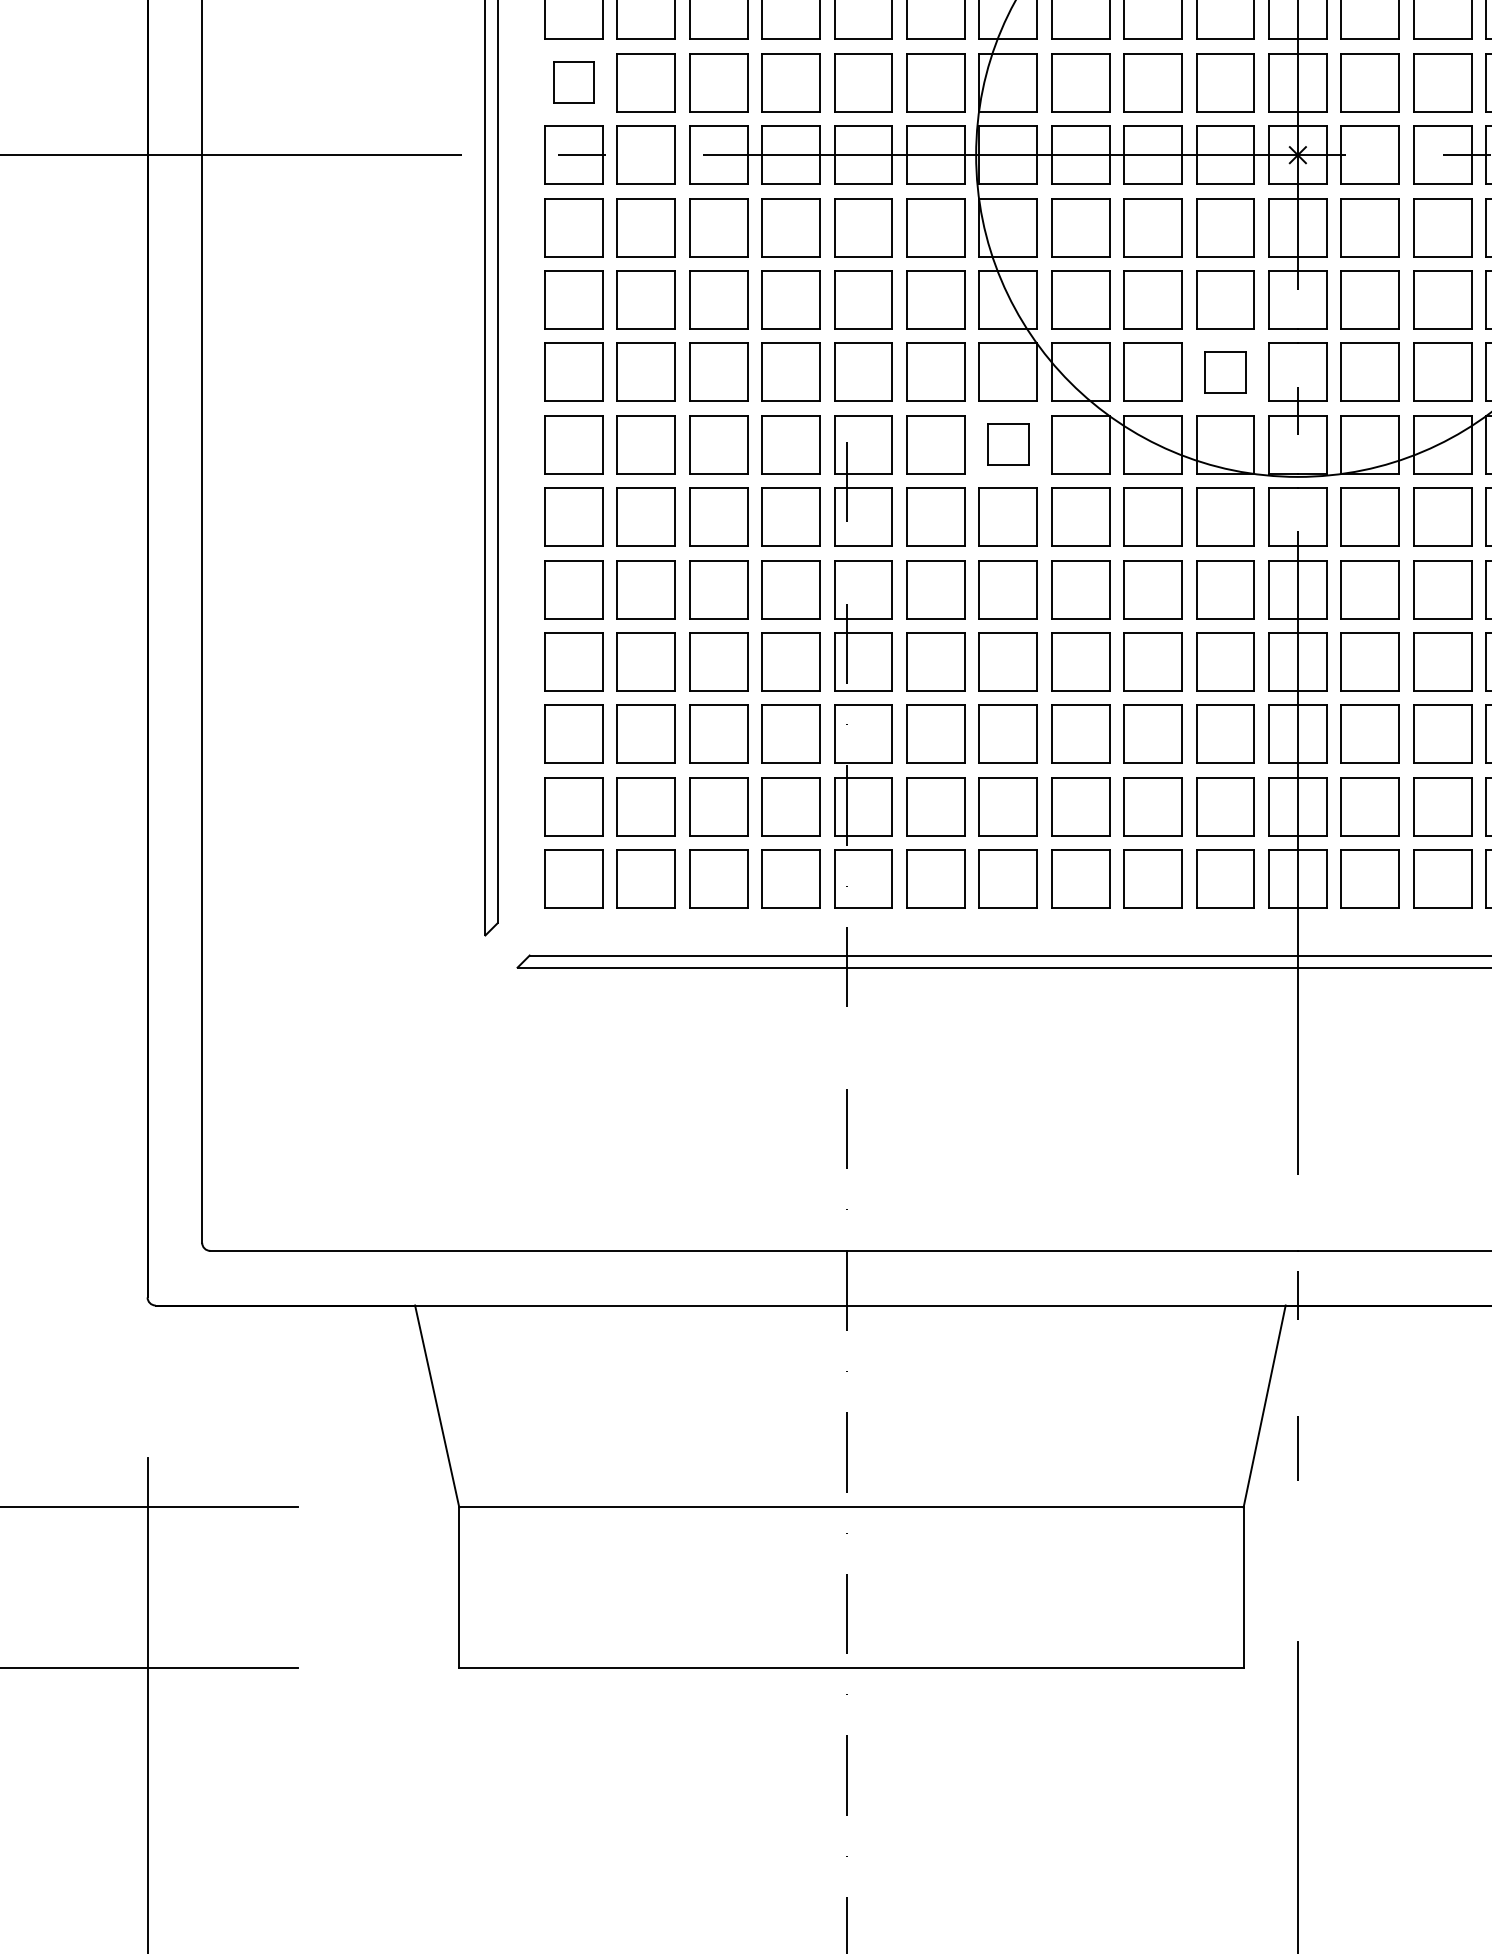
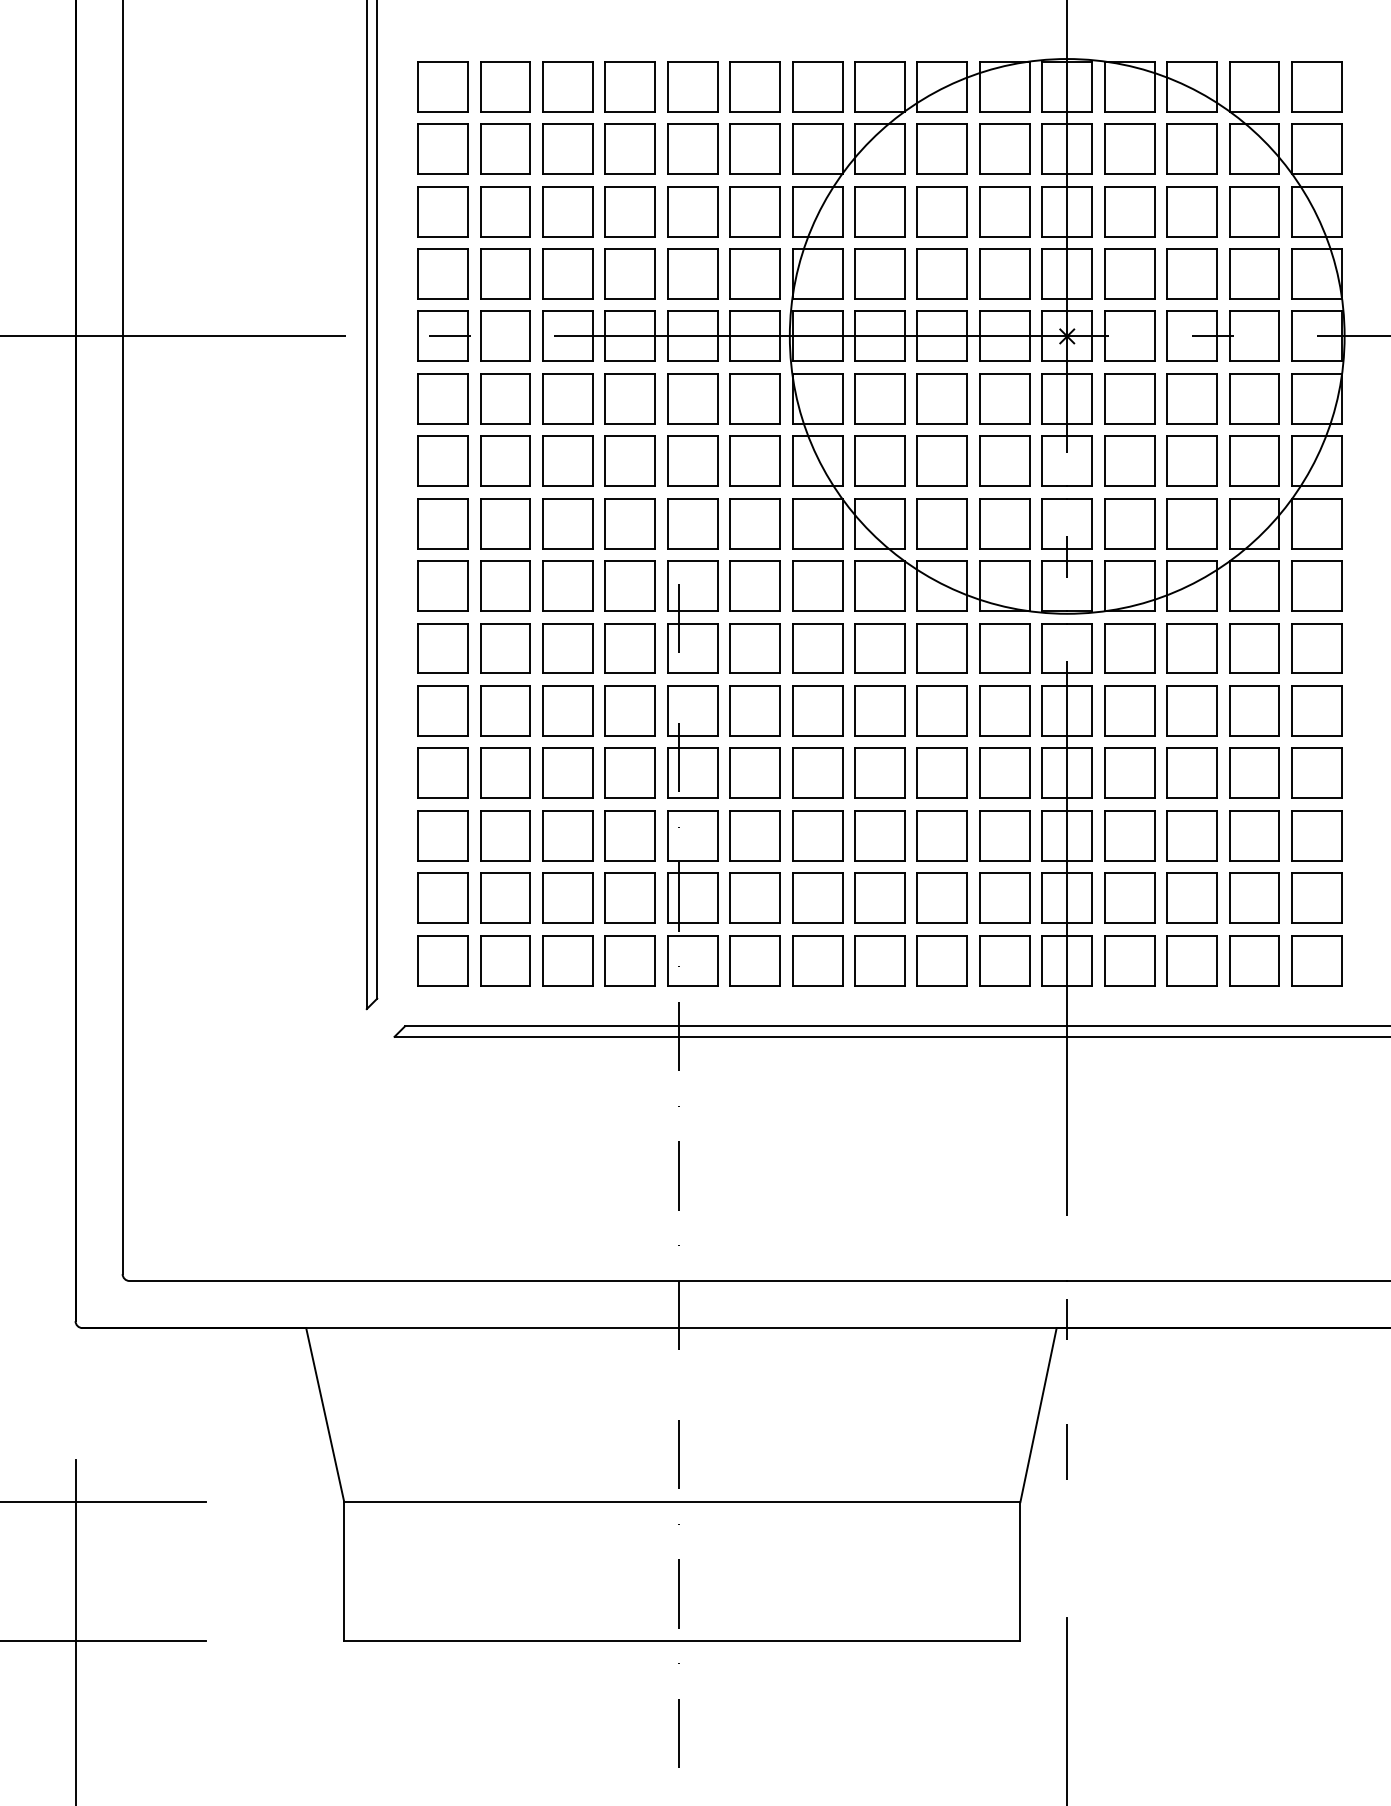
part: (573, 82) -> (442, 273), size x1.43
part: (1225, 372) -> (1004, 523), size x1.43
part: (1008, 444) -> (817, 585), size x1.43

